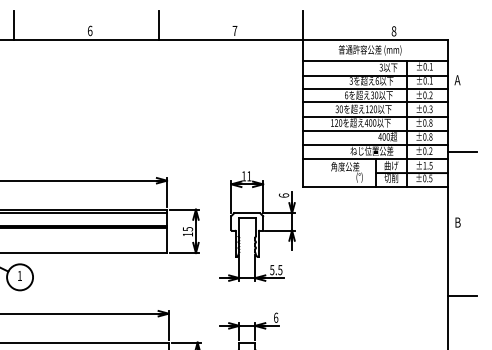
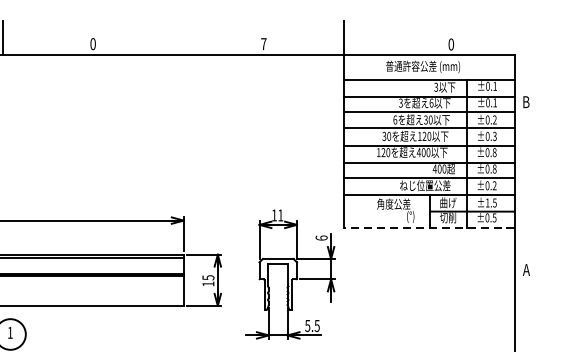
line: (158, 25) -> (173, 37), removed
text: (90, 30) -> (93, 43), 6 -> 0
text: (393, 31) -> (450, 44), 8 -> 0
text: (457, 80) -> (526, 102), A -> B
line: (461, 151) -> (530, 186), removed
line: (375, 186) -> (429, 227), solid -> dashed
text: (457, 222) -> (526, 269), B -> A

